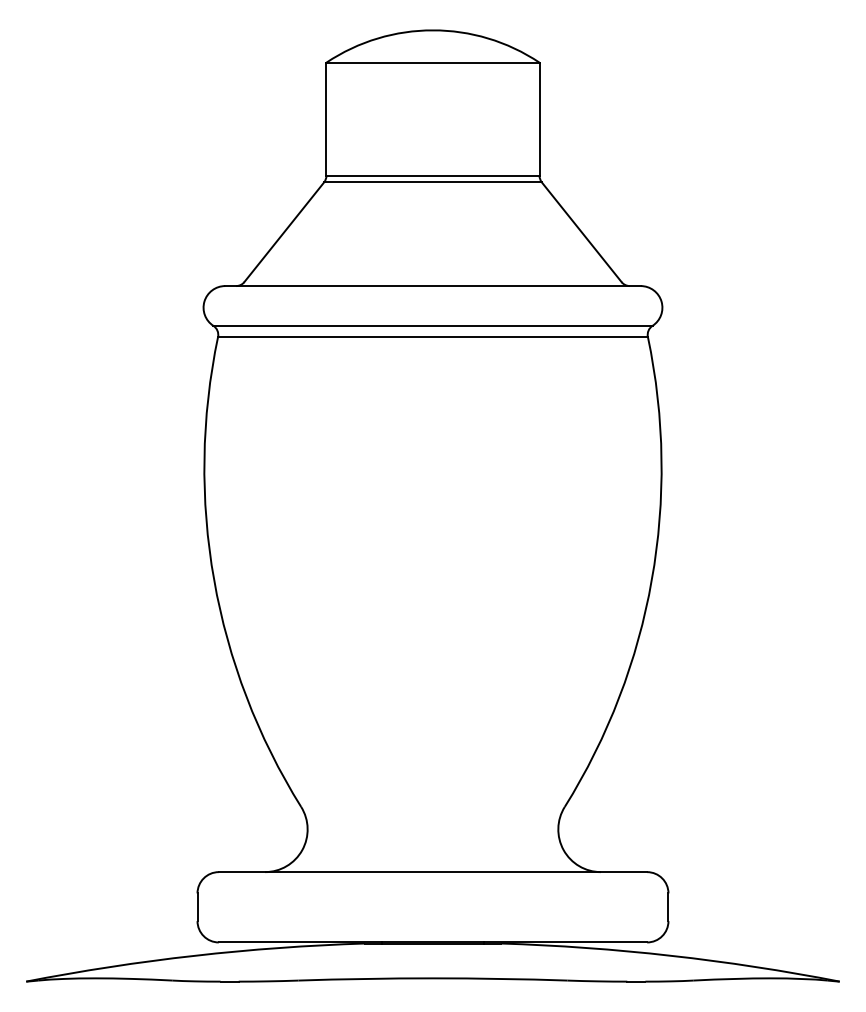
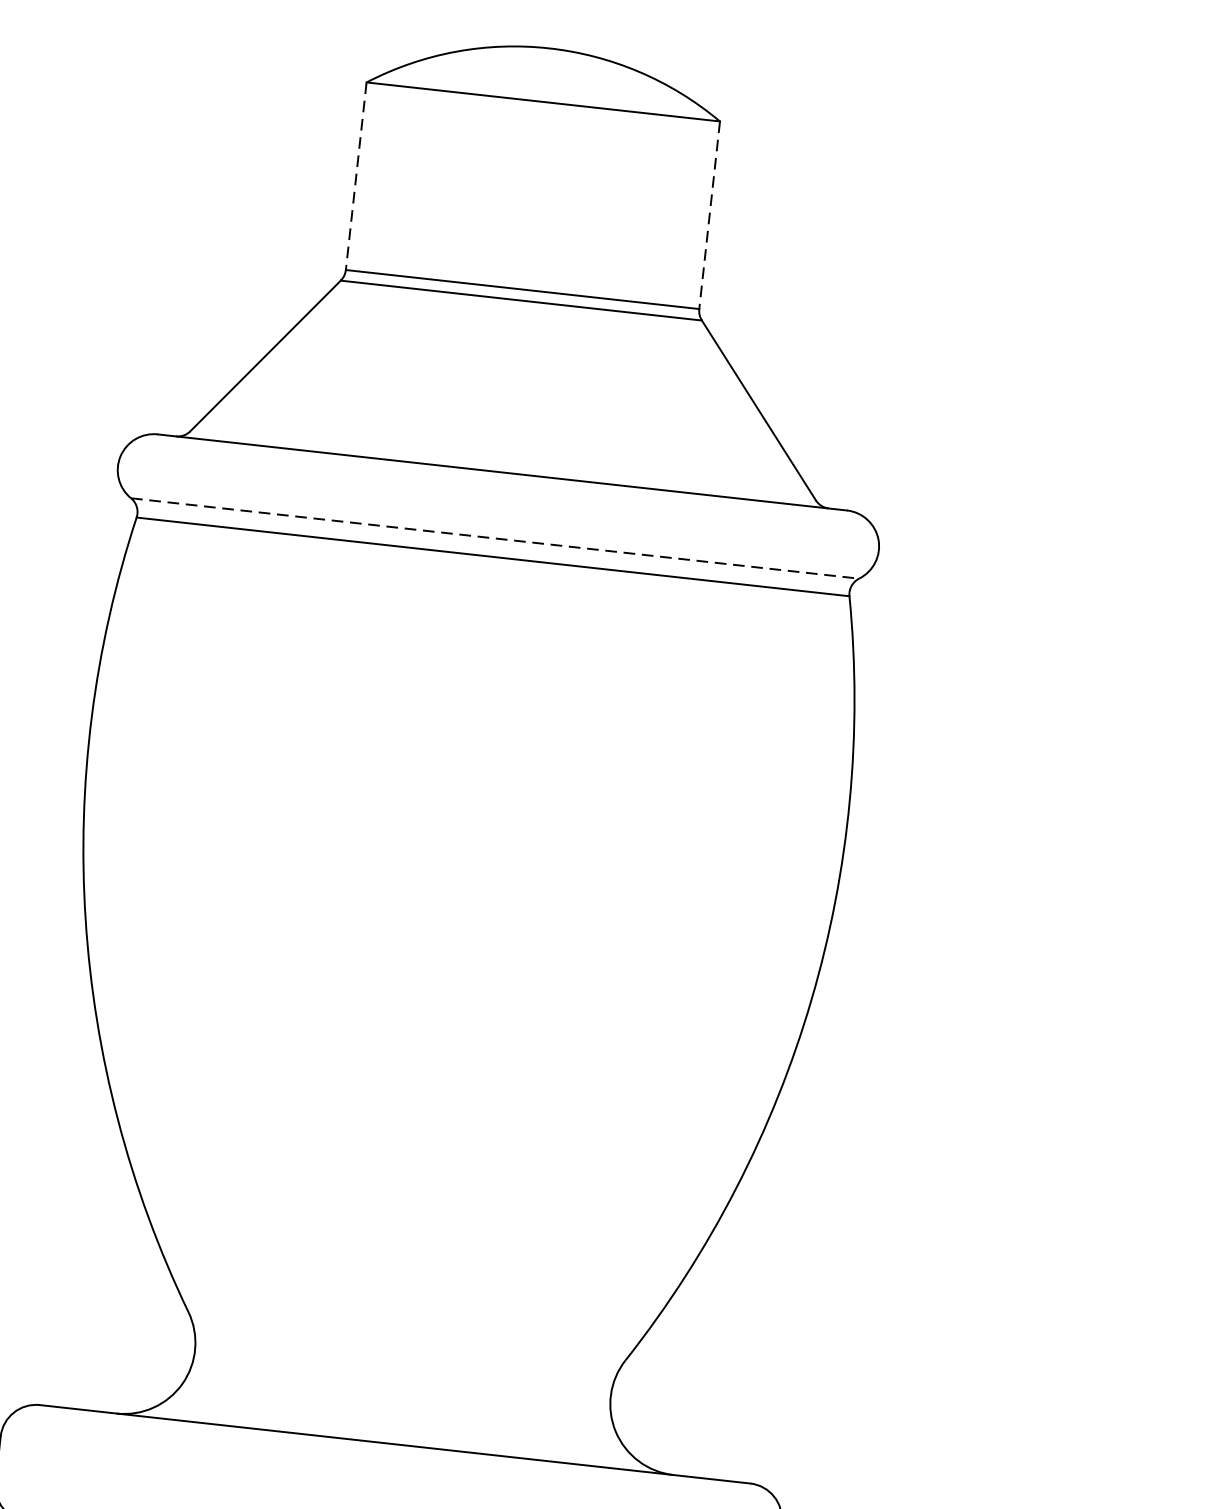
line: (326, 119) -> (356, 176), solid -> dashed
line: (539, 119) -> (709, 215), solid -> dashed
line: (433, 325) -> (496, 537), solid -> dashed

